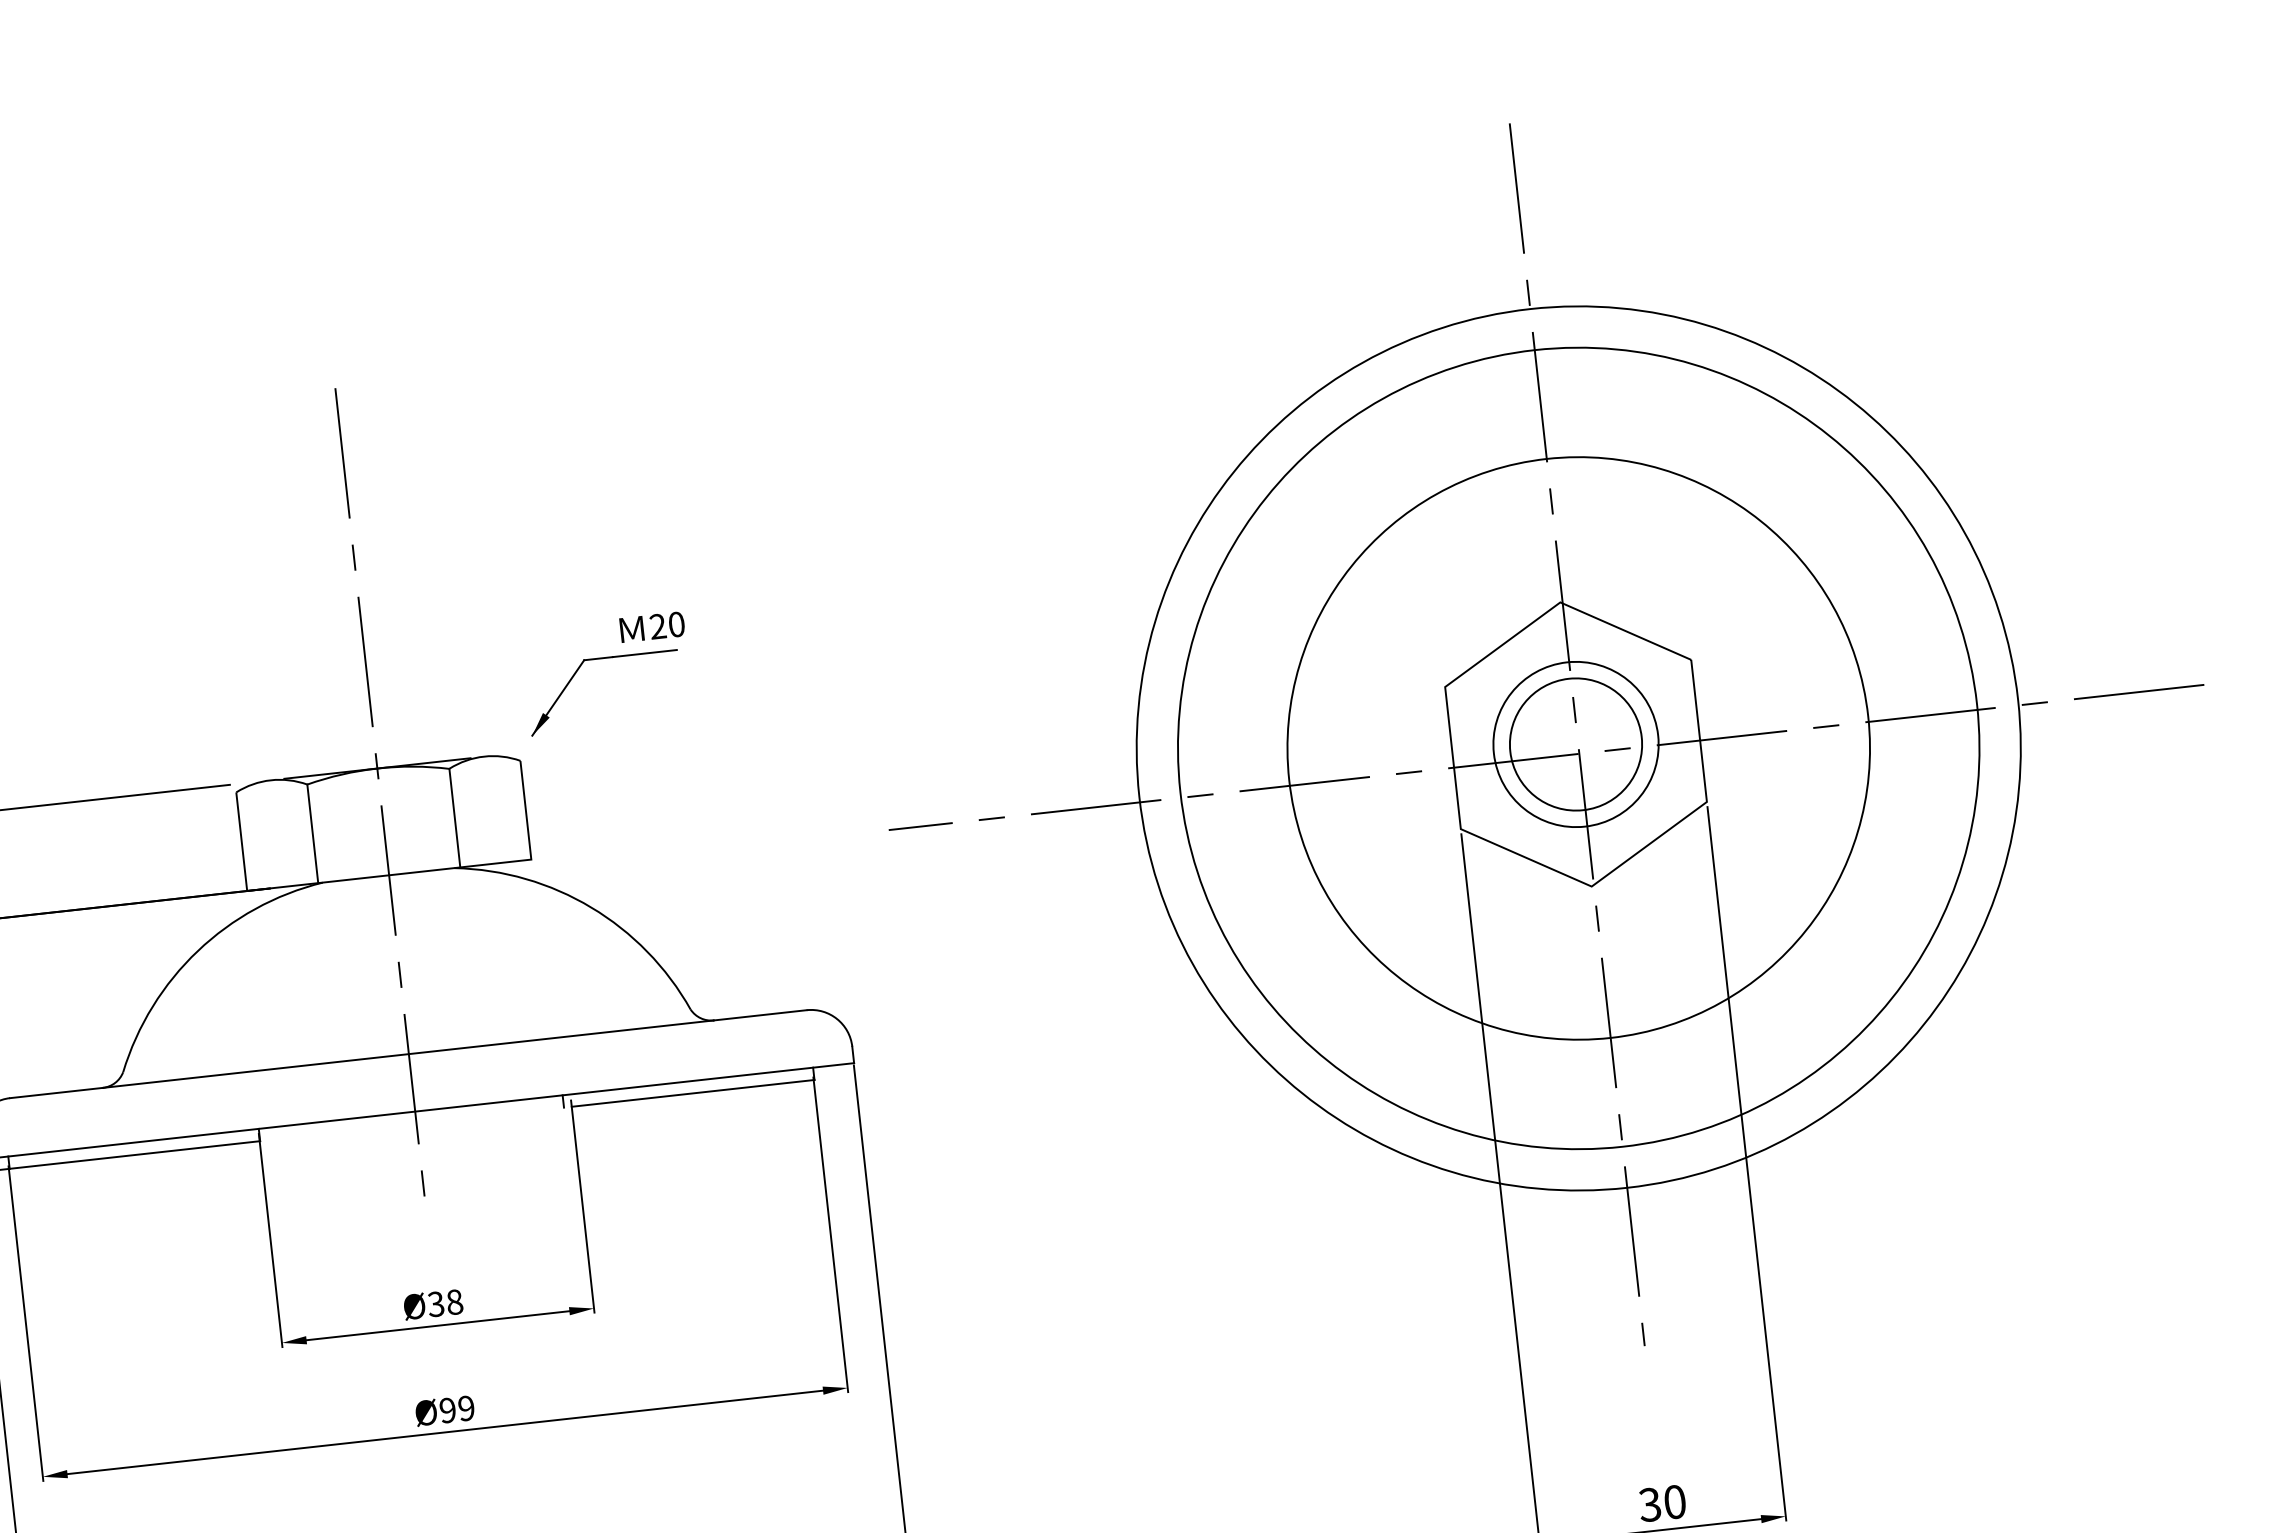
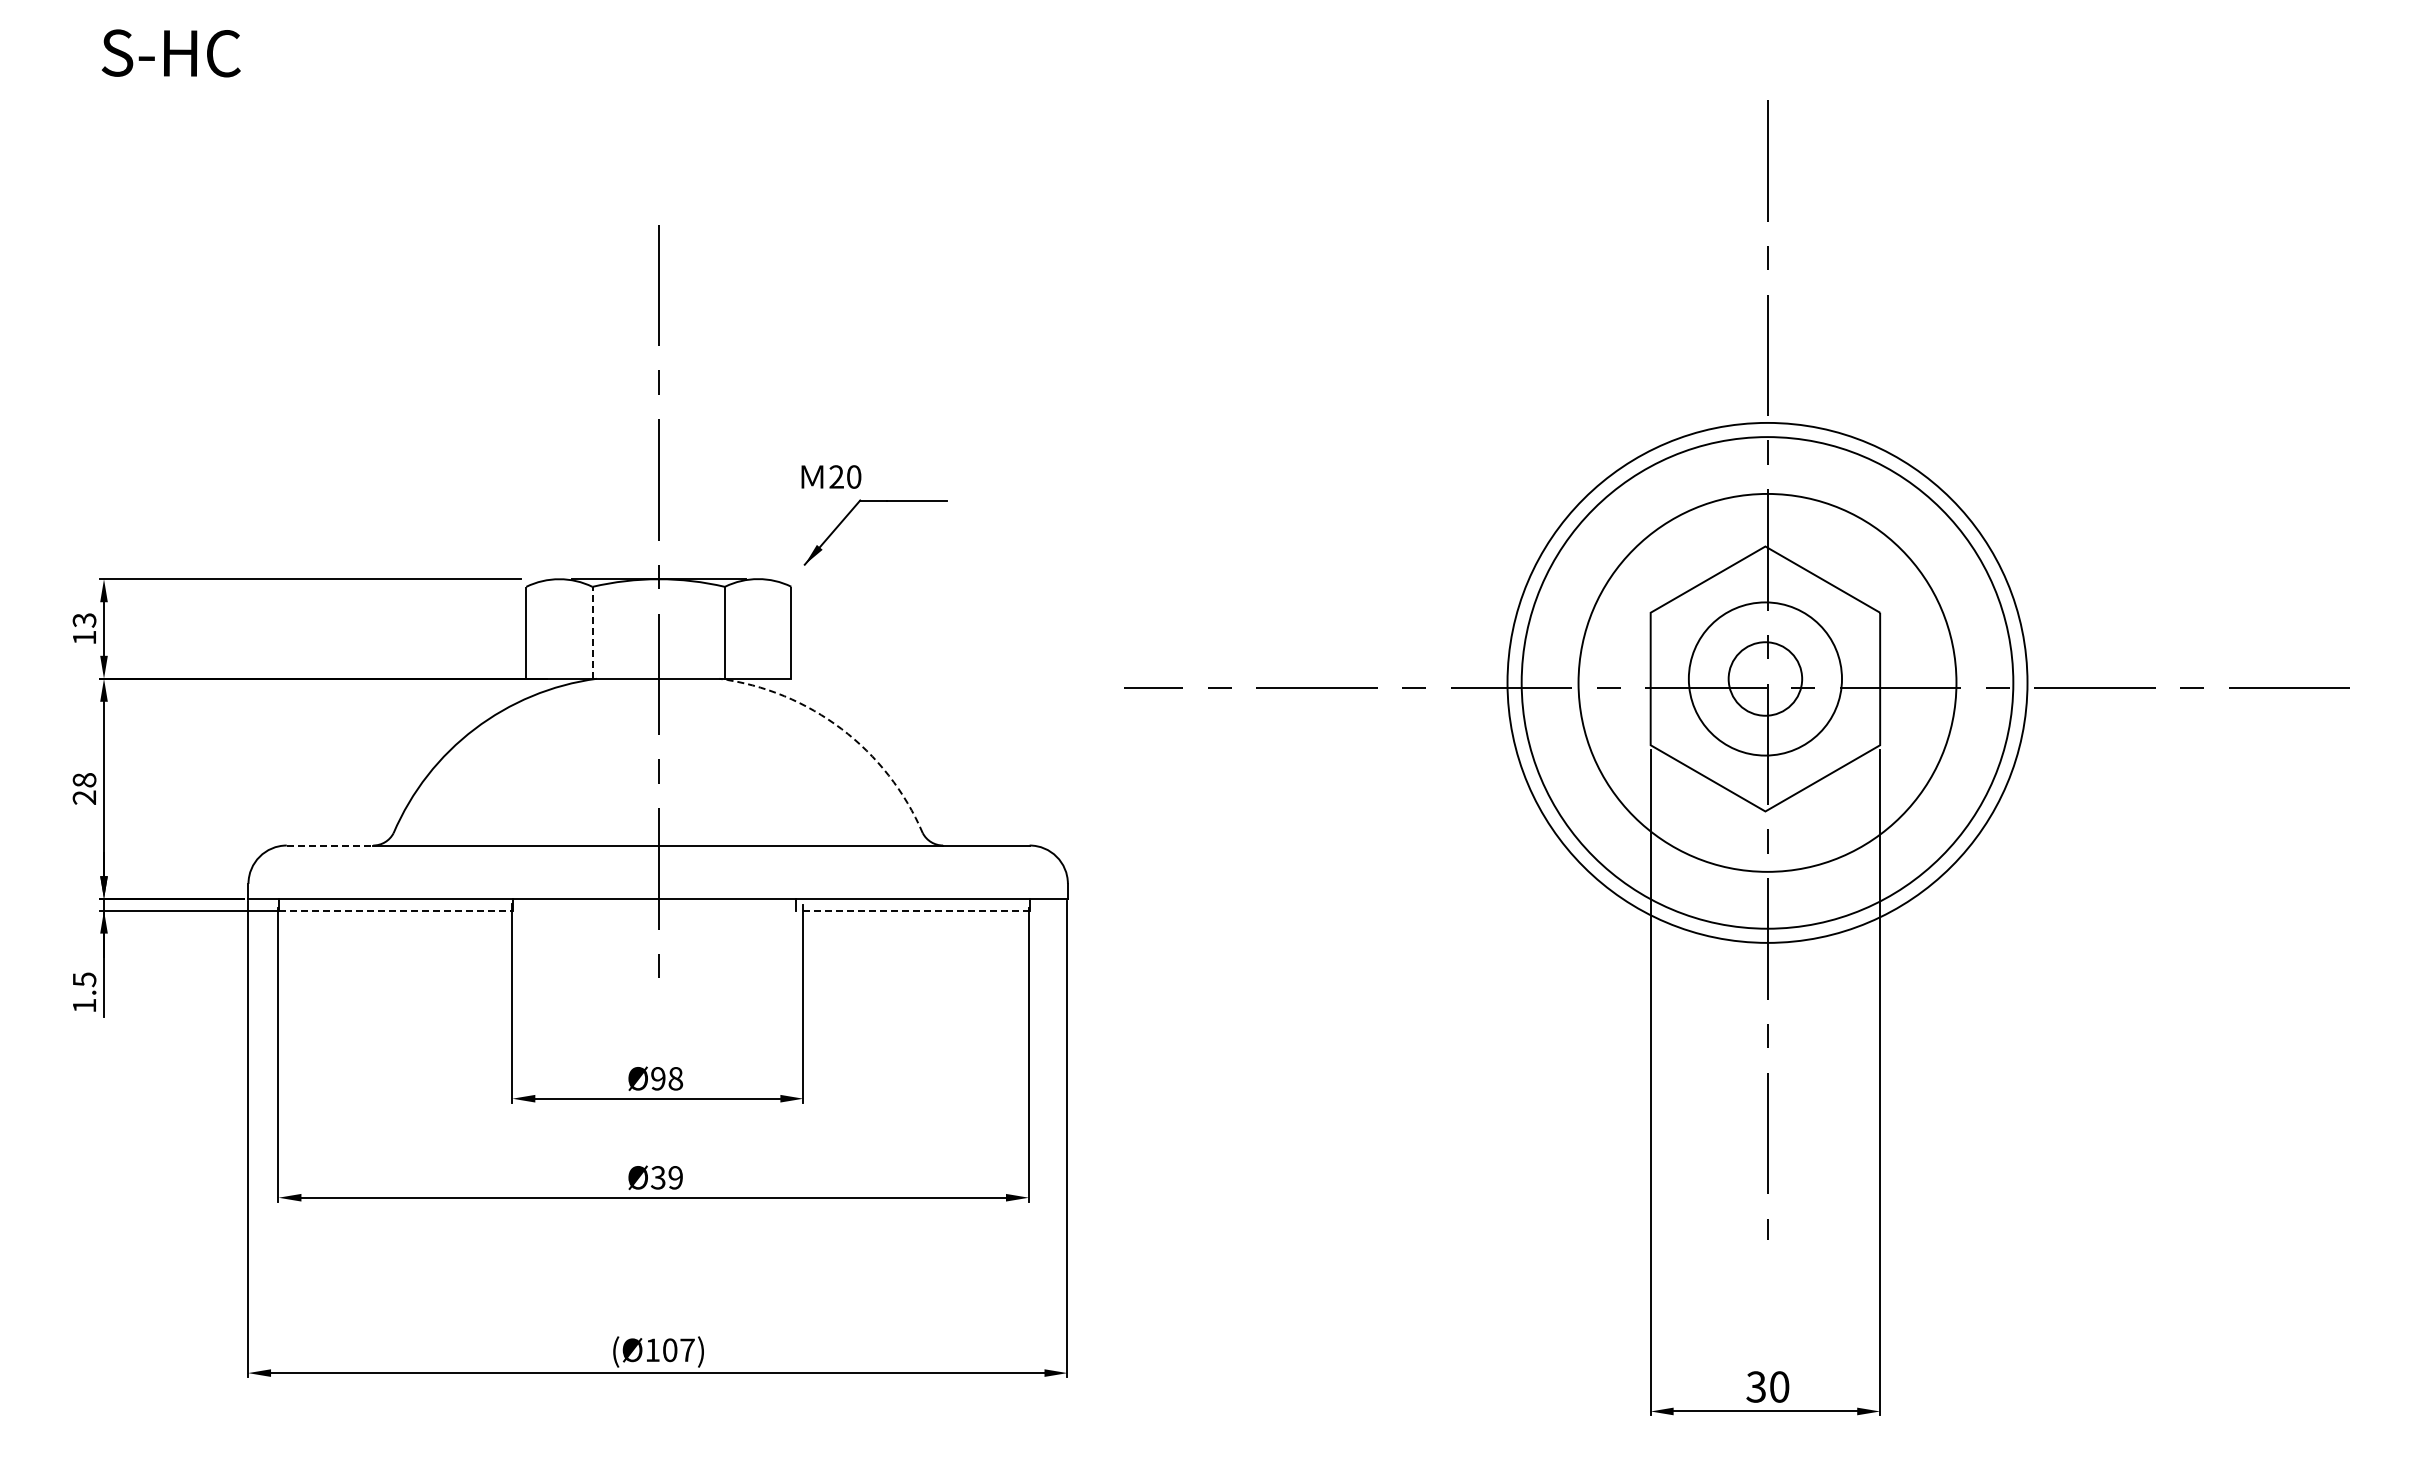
text: (652, 626) -> (831, 476), moved
circle: (1576, 743) -> (1765, 678), size x0.6
circle: (1578, 748) -> (1767, 682), size x0.6
circle: (1578, 748) -> (1767, 682), size x0.7
circle: (1578, 748) -> (1767, 682), size x0.7
line: (312, 833) -> (592, 632), solid -> dashed
arc: (591, 908) -> (841, 729), solid -> dashed
line: (56, 1092) -> (330, 845), solid -> dashed
line: (694, 1093) -> (917, 910), solid -> dashed
line: (135, 1154) -> (396, 910), solid -> dashed
text: (436, 1303) -> (658, 1078), Ø38 -> Ø98
text: (448, 1410) -> (658, 1177), Ø99 -> Ø39

